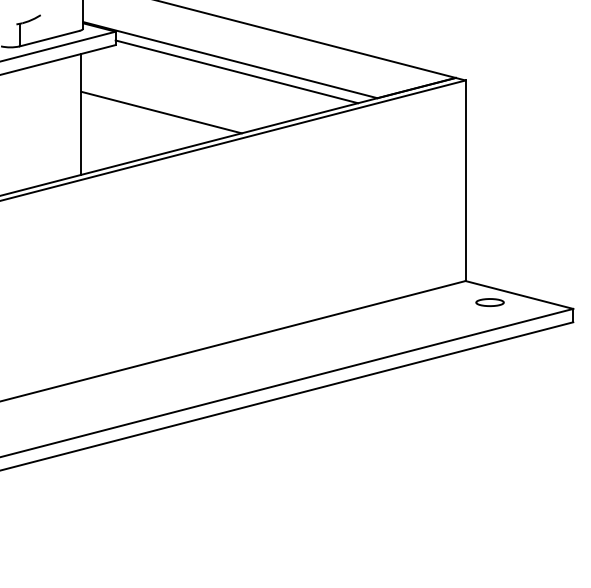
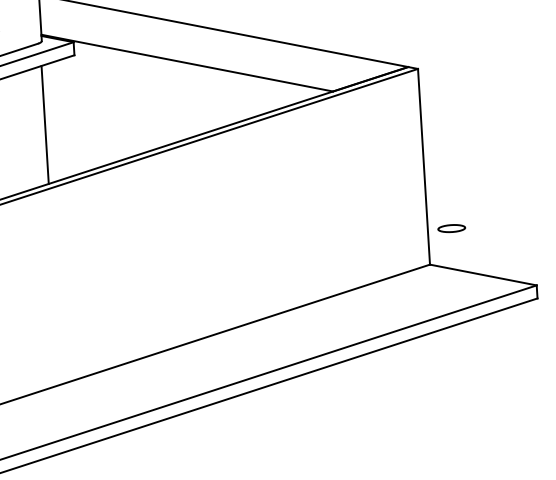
line: (236, 71) -> (193, 73), removed
line: (161, 112) -> (123, 118), removed
part: (489, 302) -> (451, 228), moved

